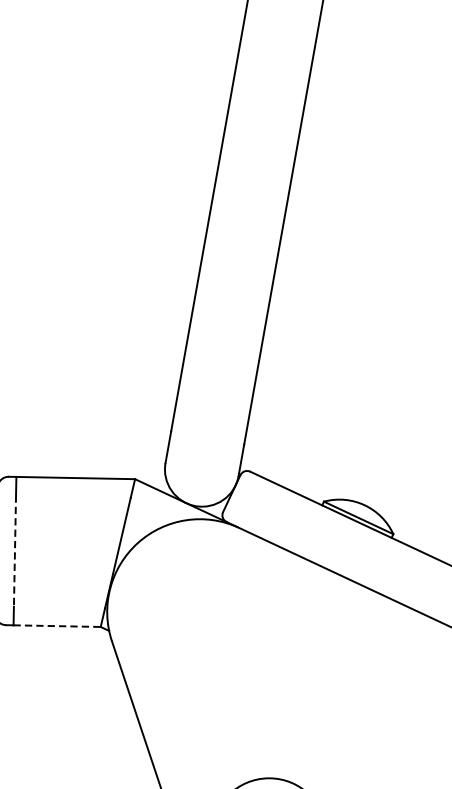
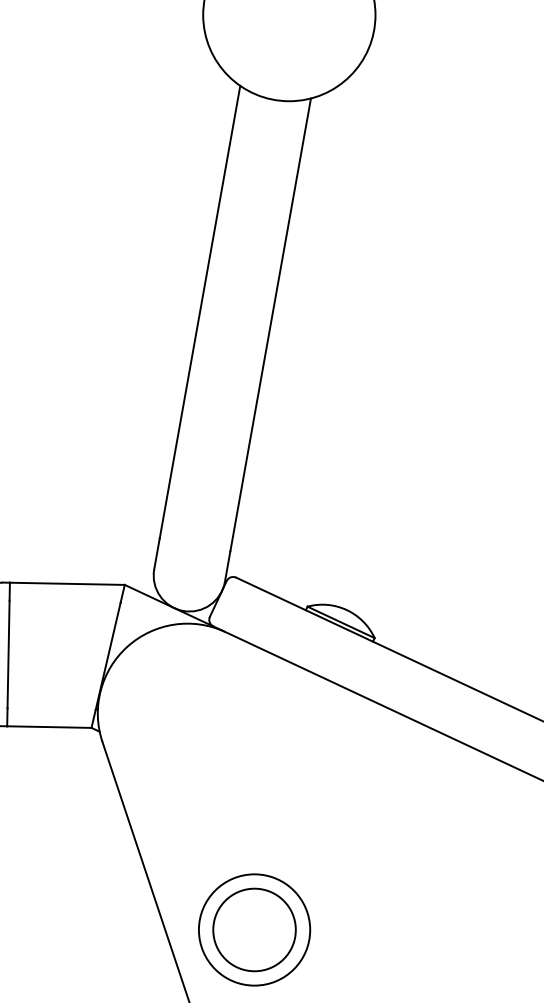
line: (14, 551) -> (8, 654), dashed -> solid
line: (57, 626) -> (49, 727), dashed -> solid

